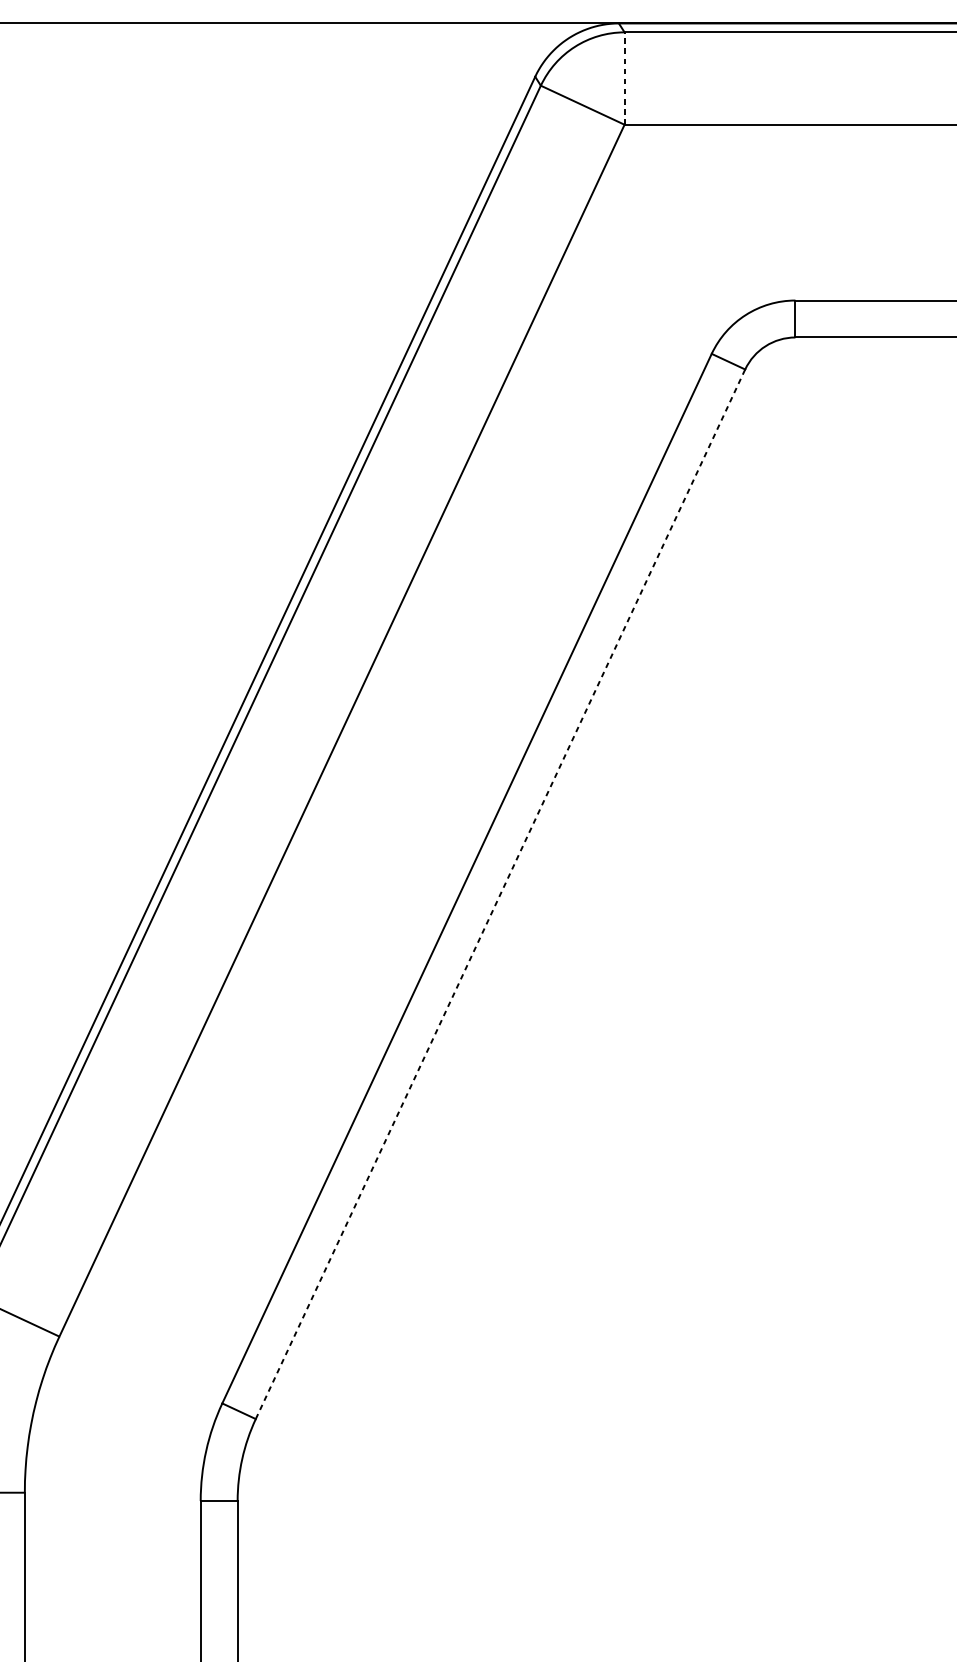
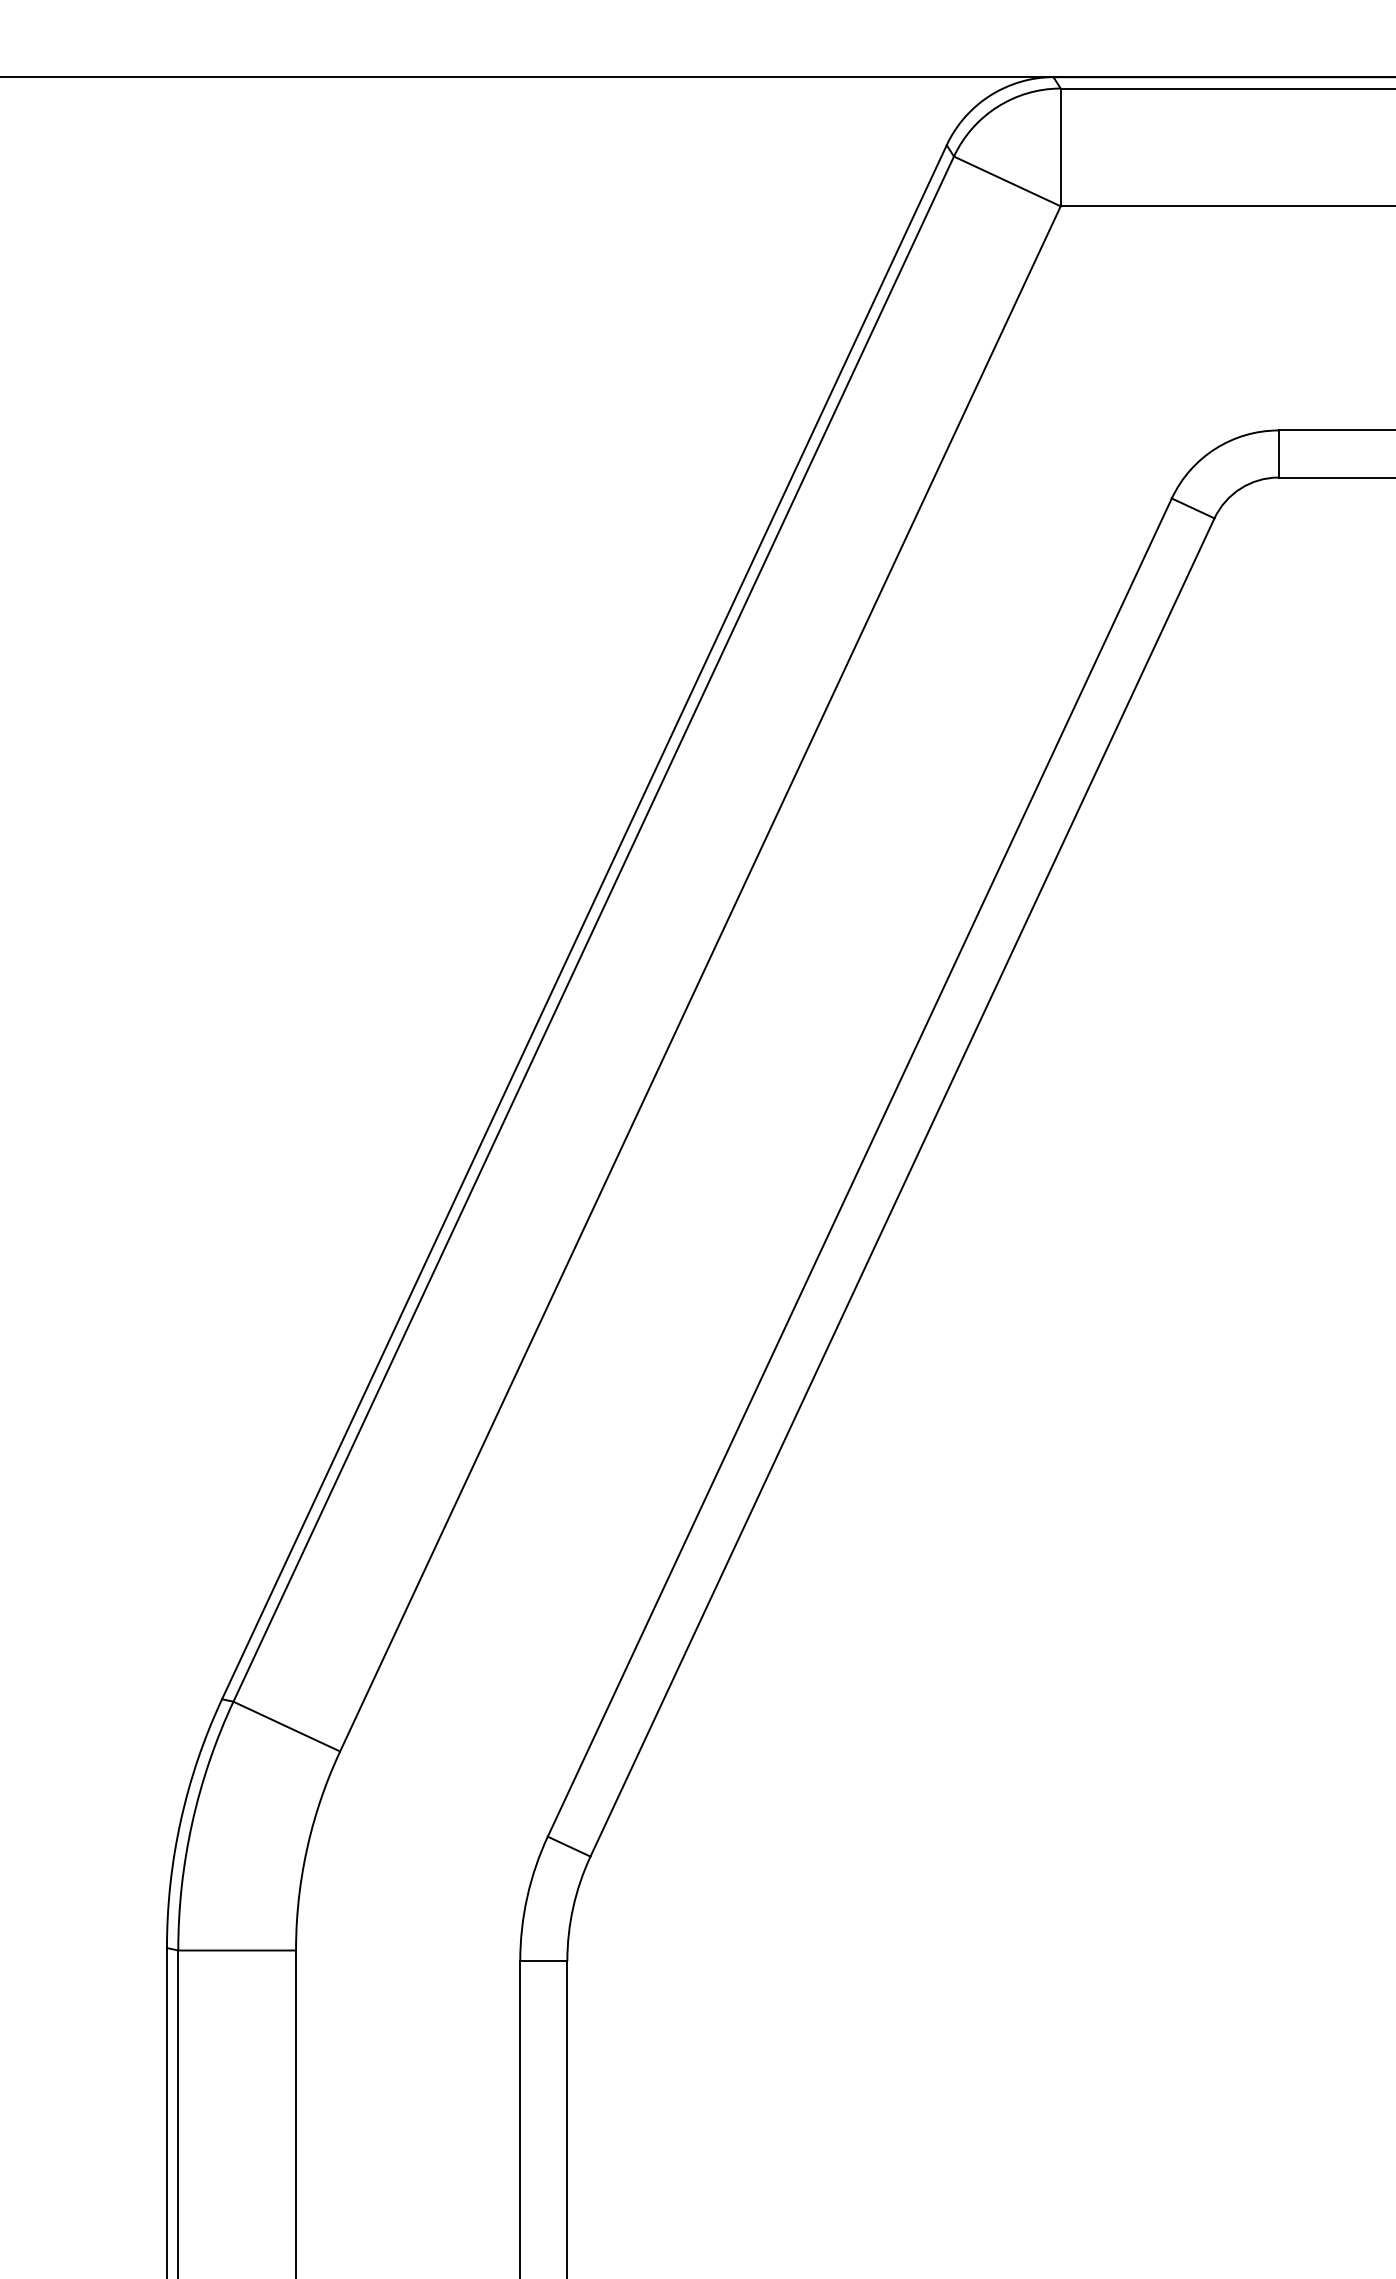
line: (624, 78) -> (1060, 147), dashed -> solid
line: (500, 894) -> (902, 1187), dashed -> solid

